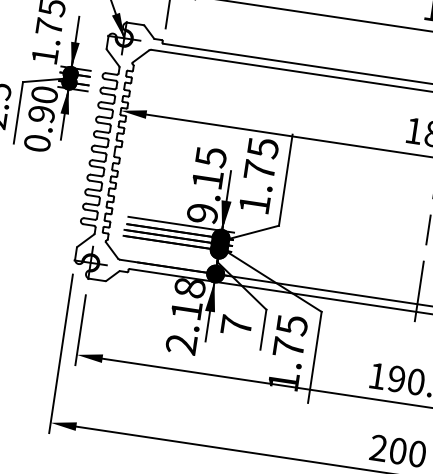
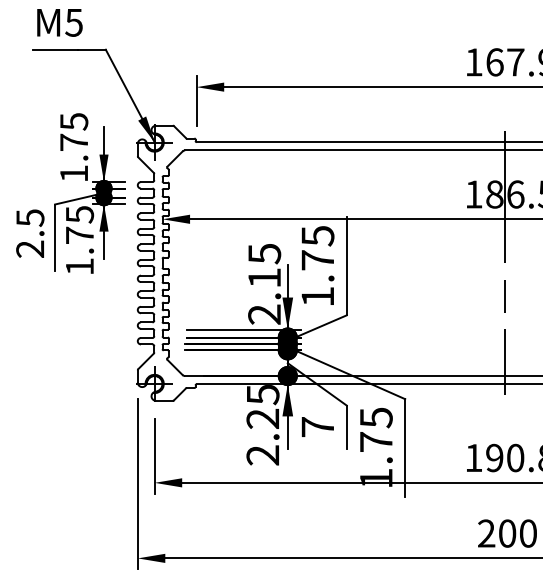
text: (40, 118) -> (79, 240), 0.90 -> 1.75
text: (202, 213) -> (264, 314), 9.15 -> 2.15
text: (187, 298) -> (262, 406), 2.18 -> 2.25

